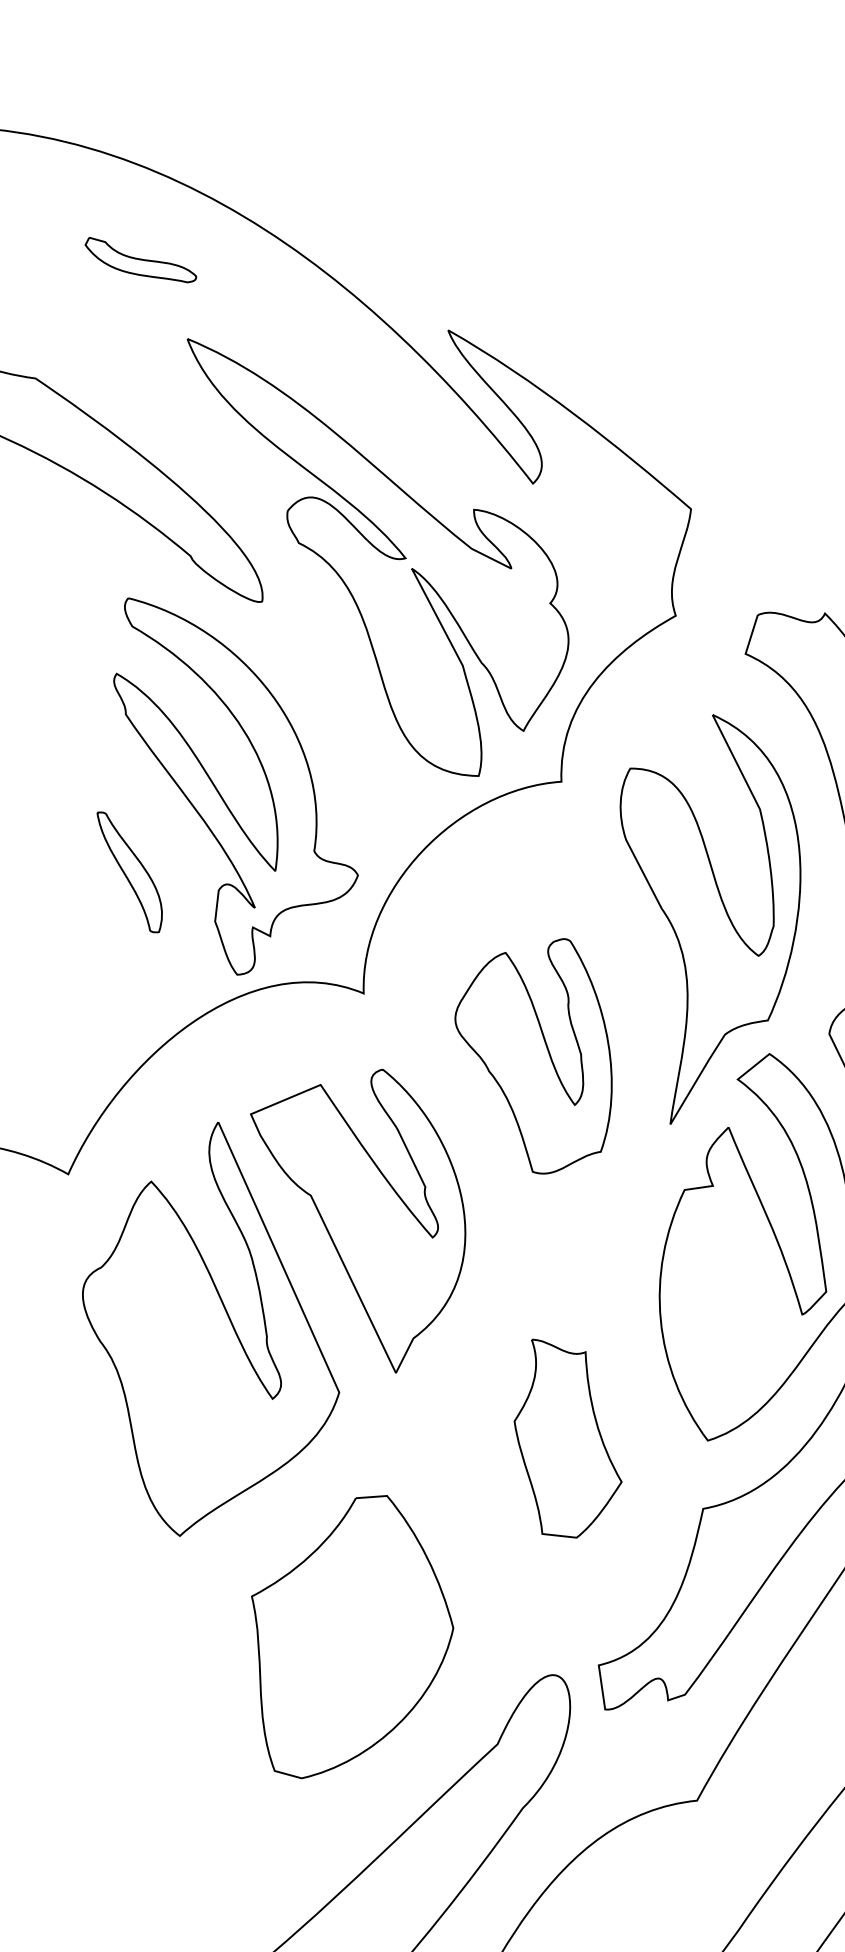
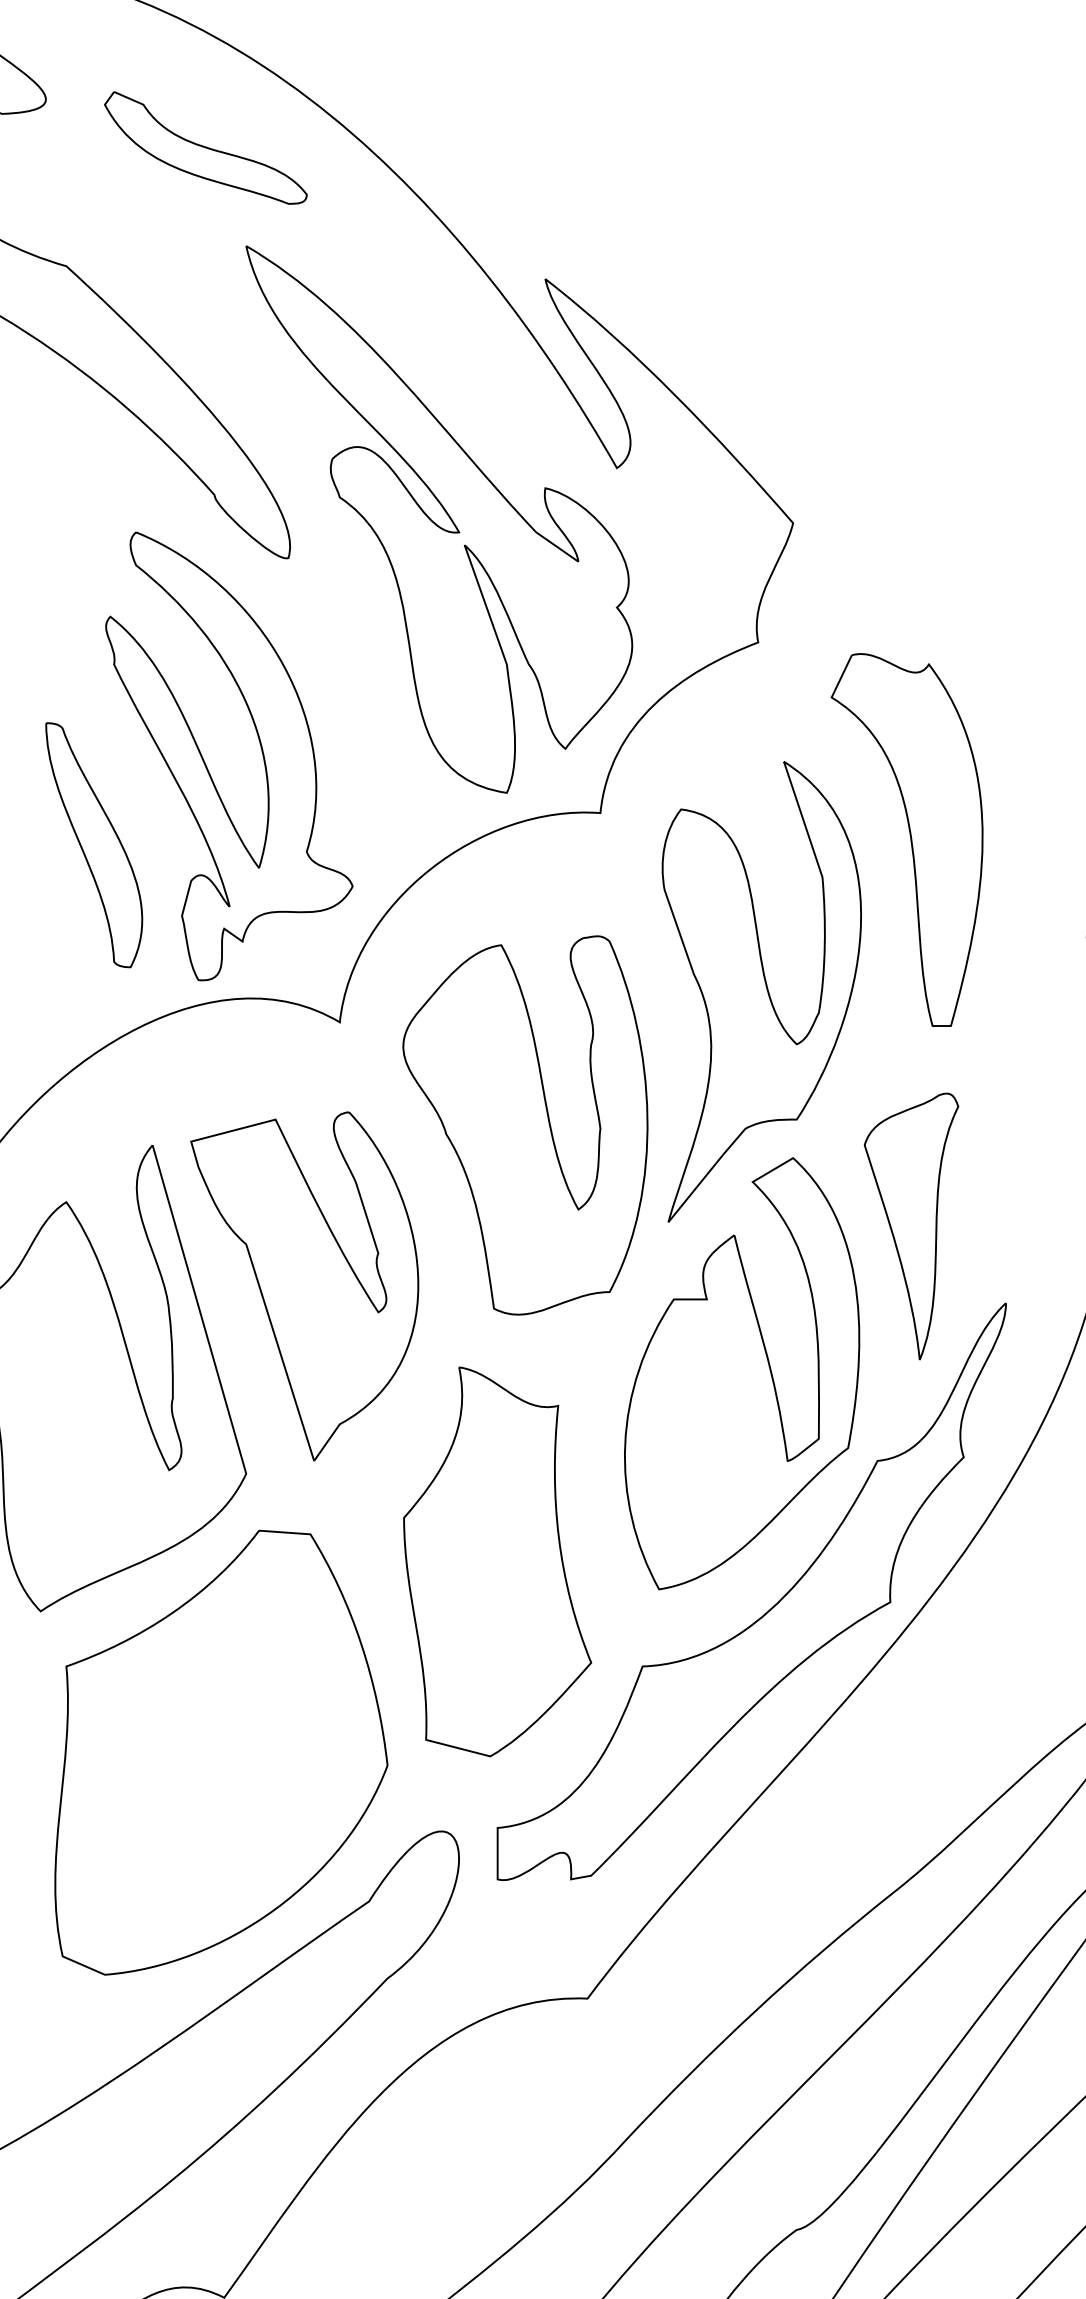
part: (140, 259) -> (205, 147), size x1.67
part: (131, 872) -> (94, 845), size x1.67
part: (535, 1059) -> (525, 1125), size x1.43
part: (565, 1436) -> (497, 1561), size x1.67
part: (352, 1634) -> (221, 1752), size x1.43

